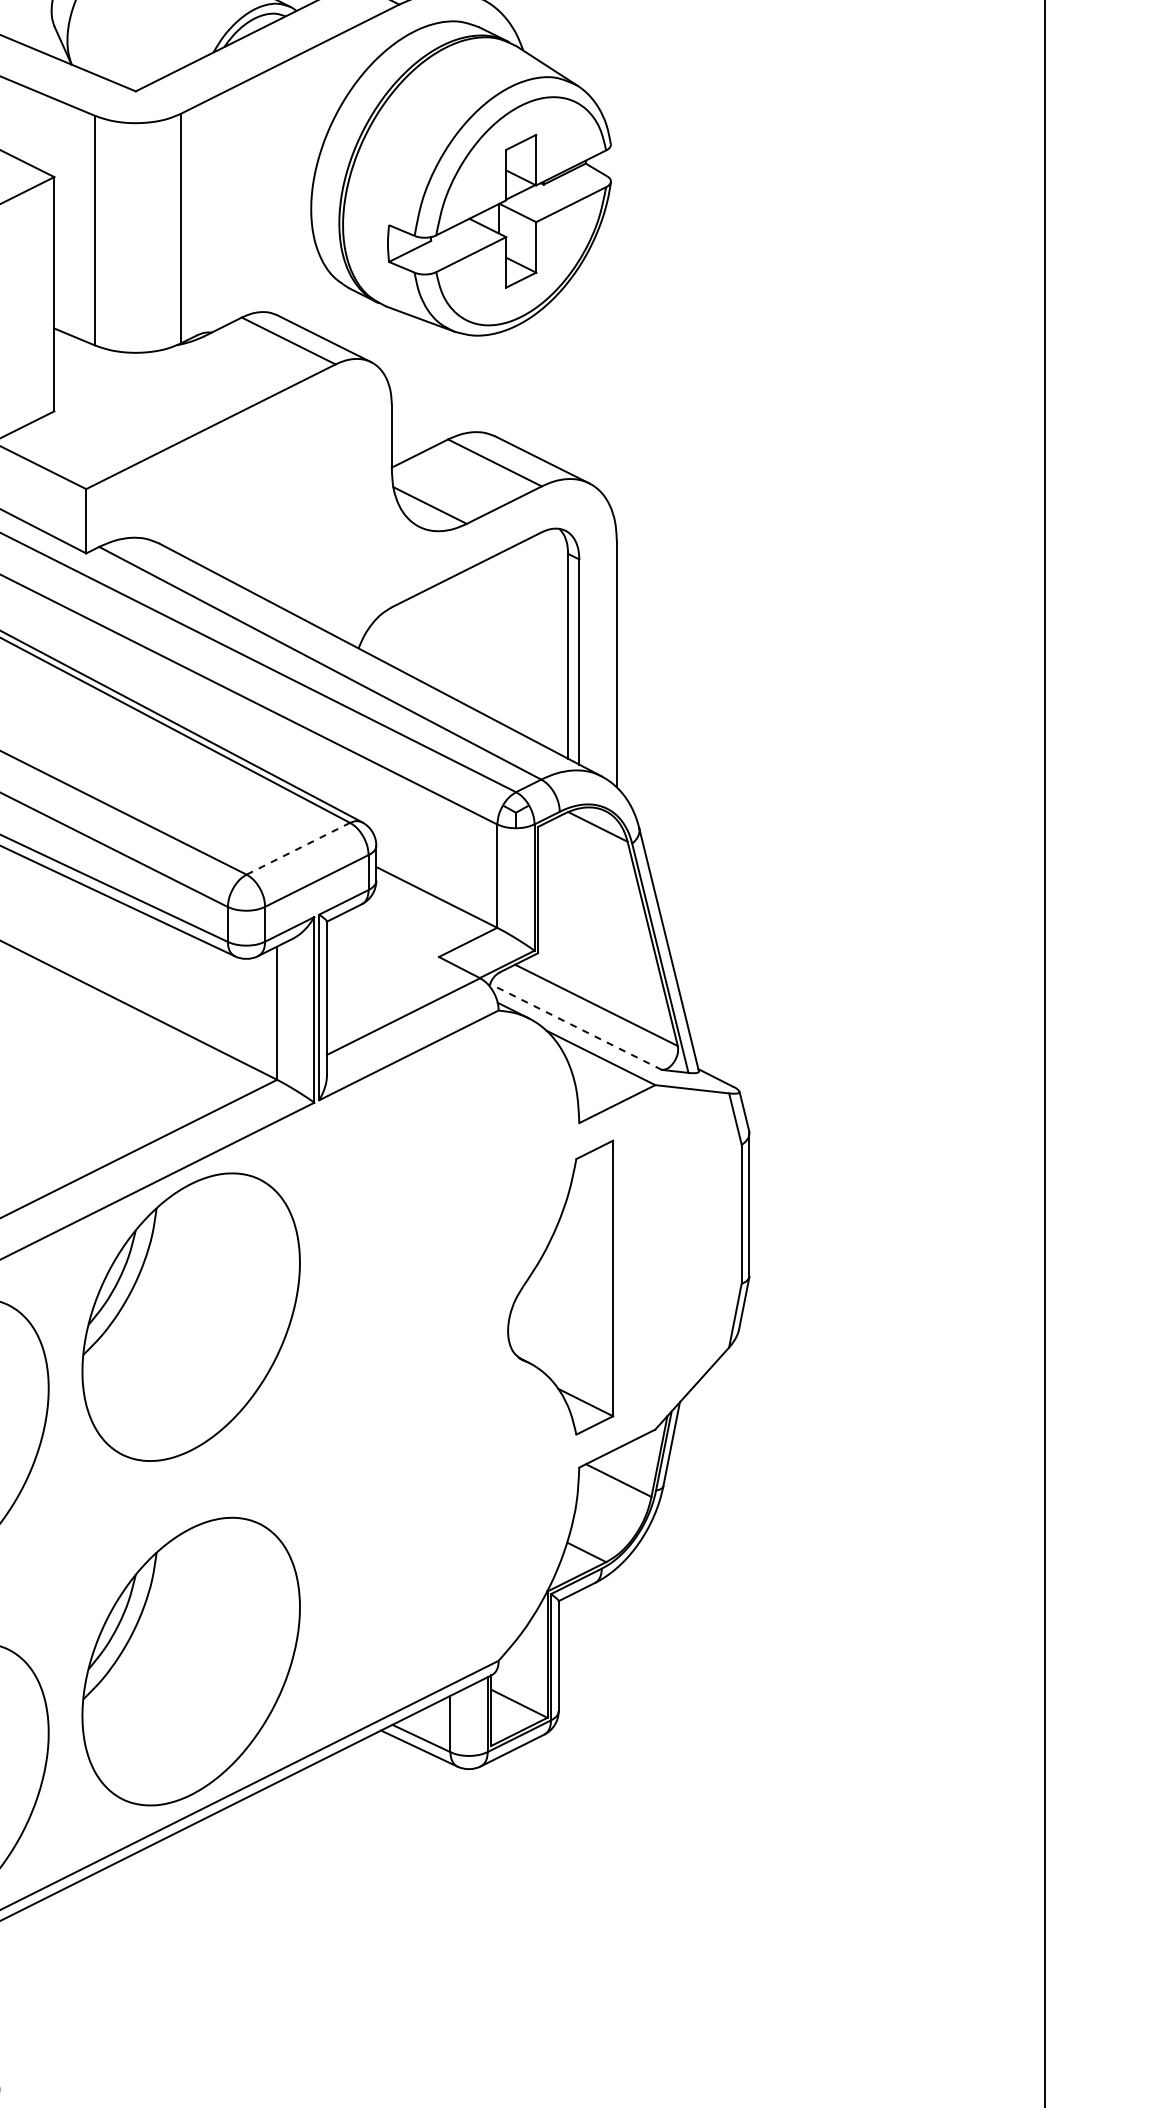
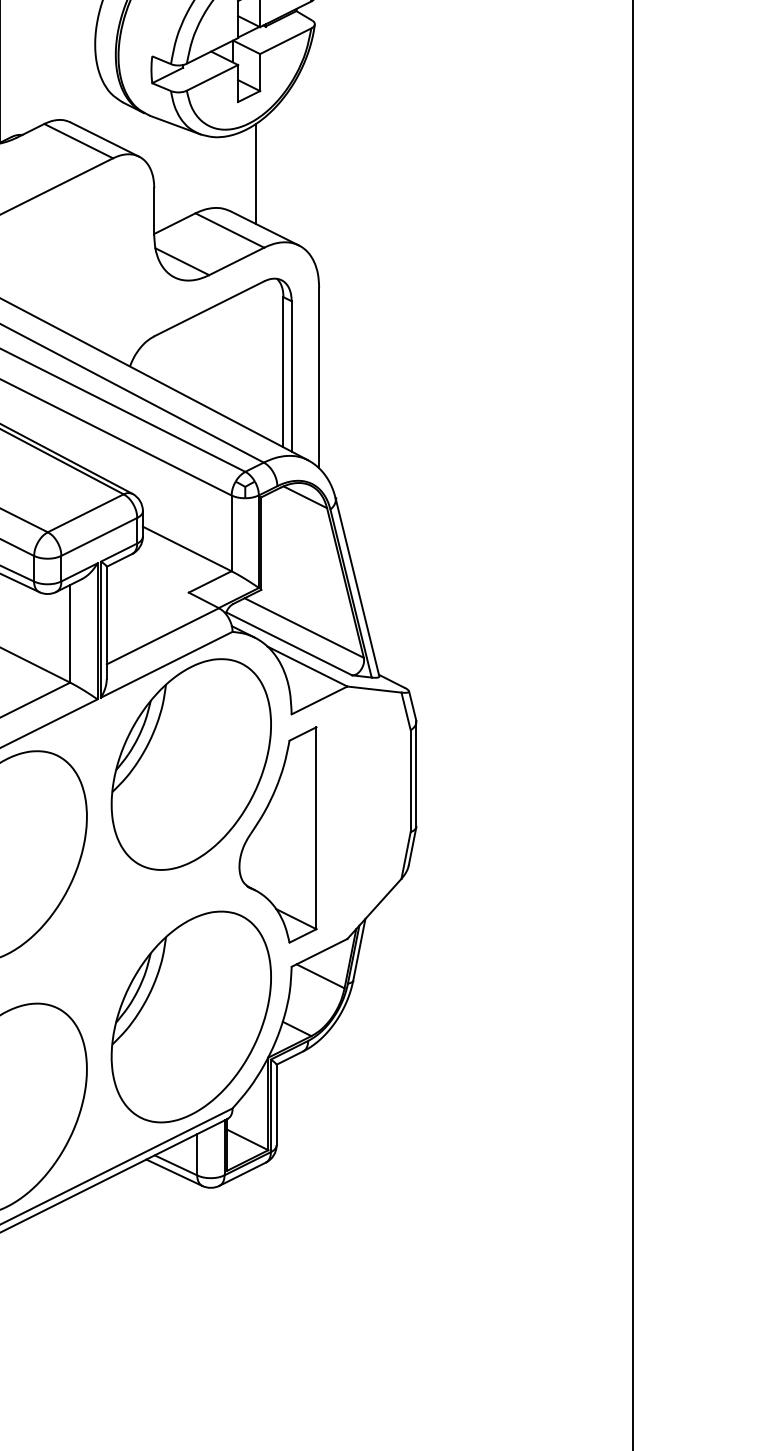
line: (530, 385) -> (255, 173), added
line: (298, 848) -> (85, 513), dashed -> solid
line: (575, 1026) -> (288, 643), dashed -> solid
part: (442, 1191) -> (191, 764), added
part: (442, 1535) -> (191, 1016), added

